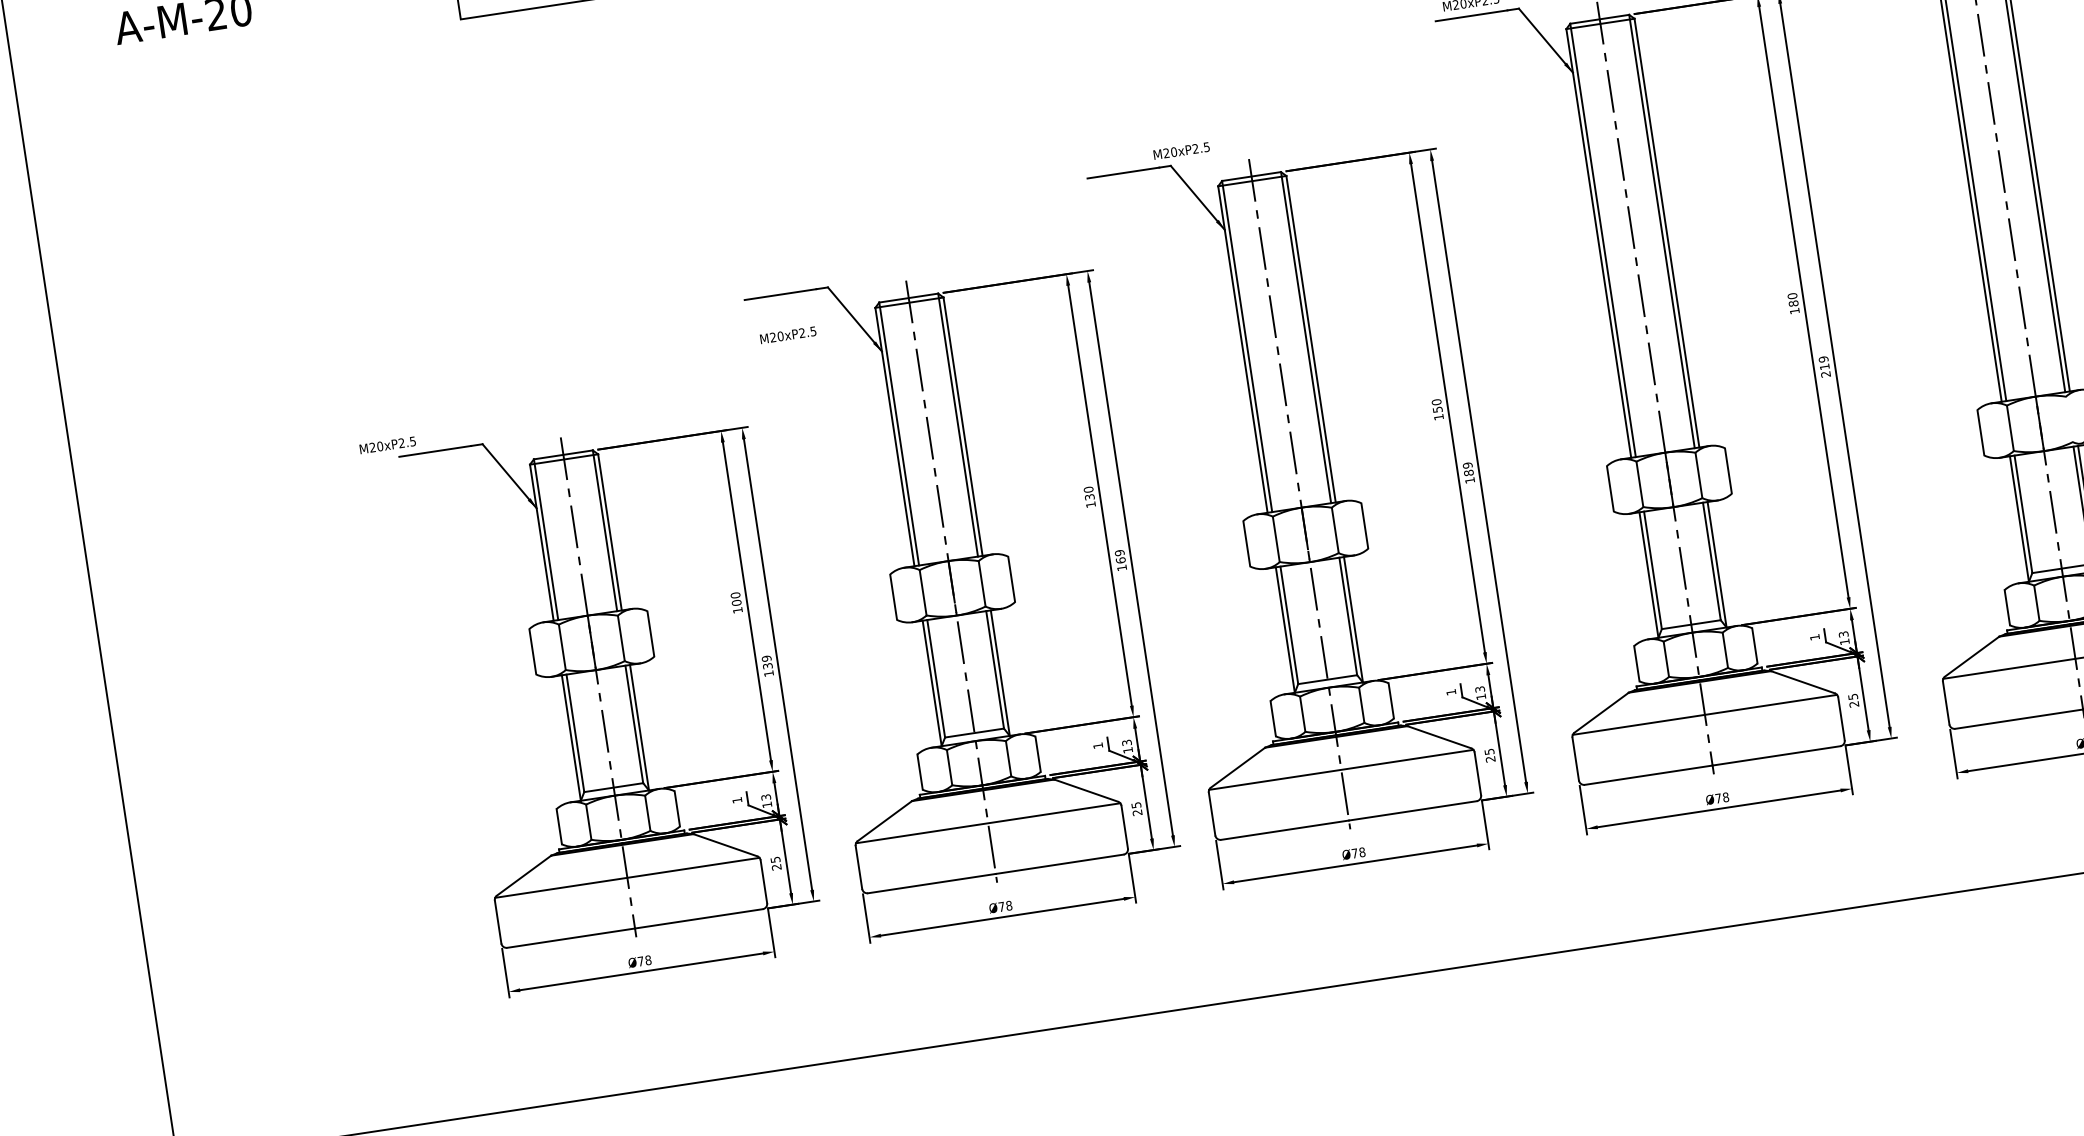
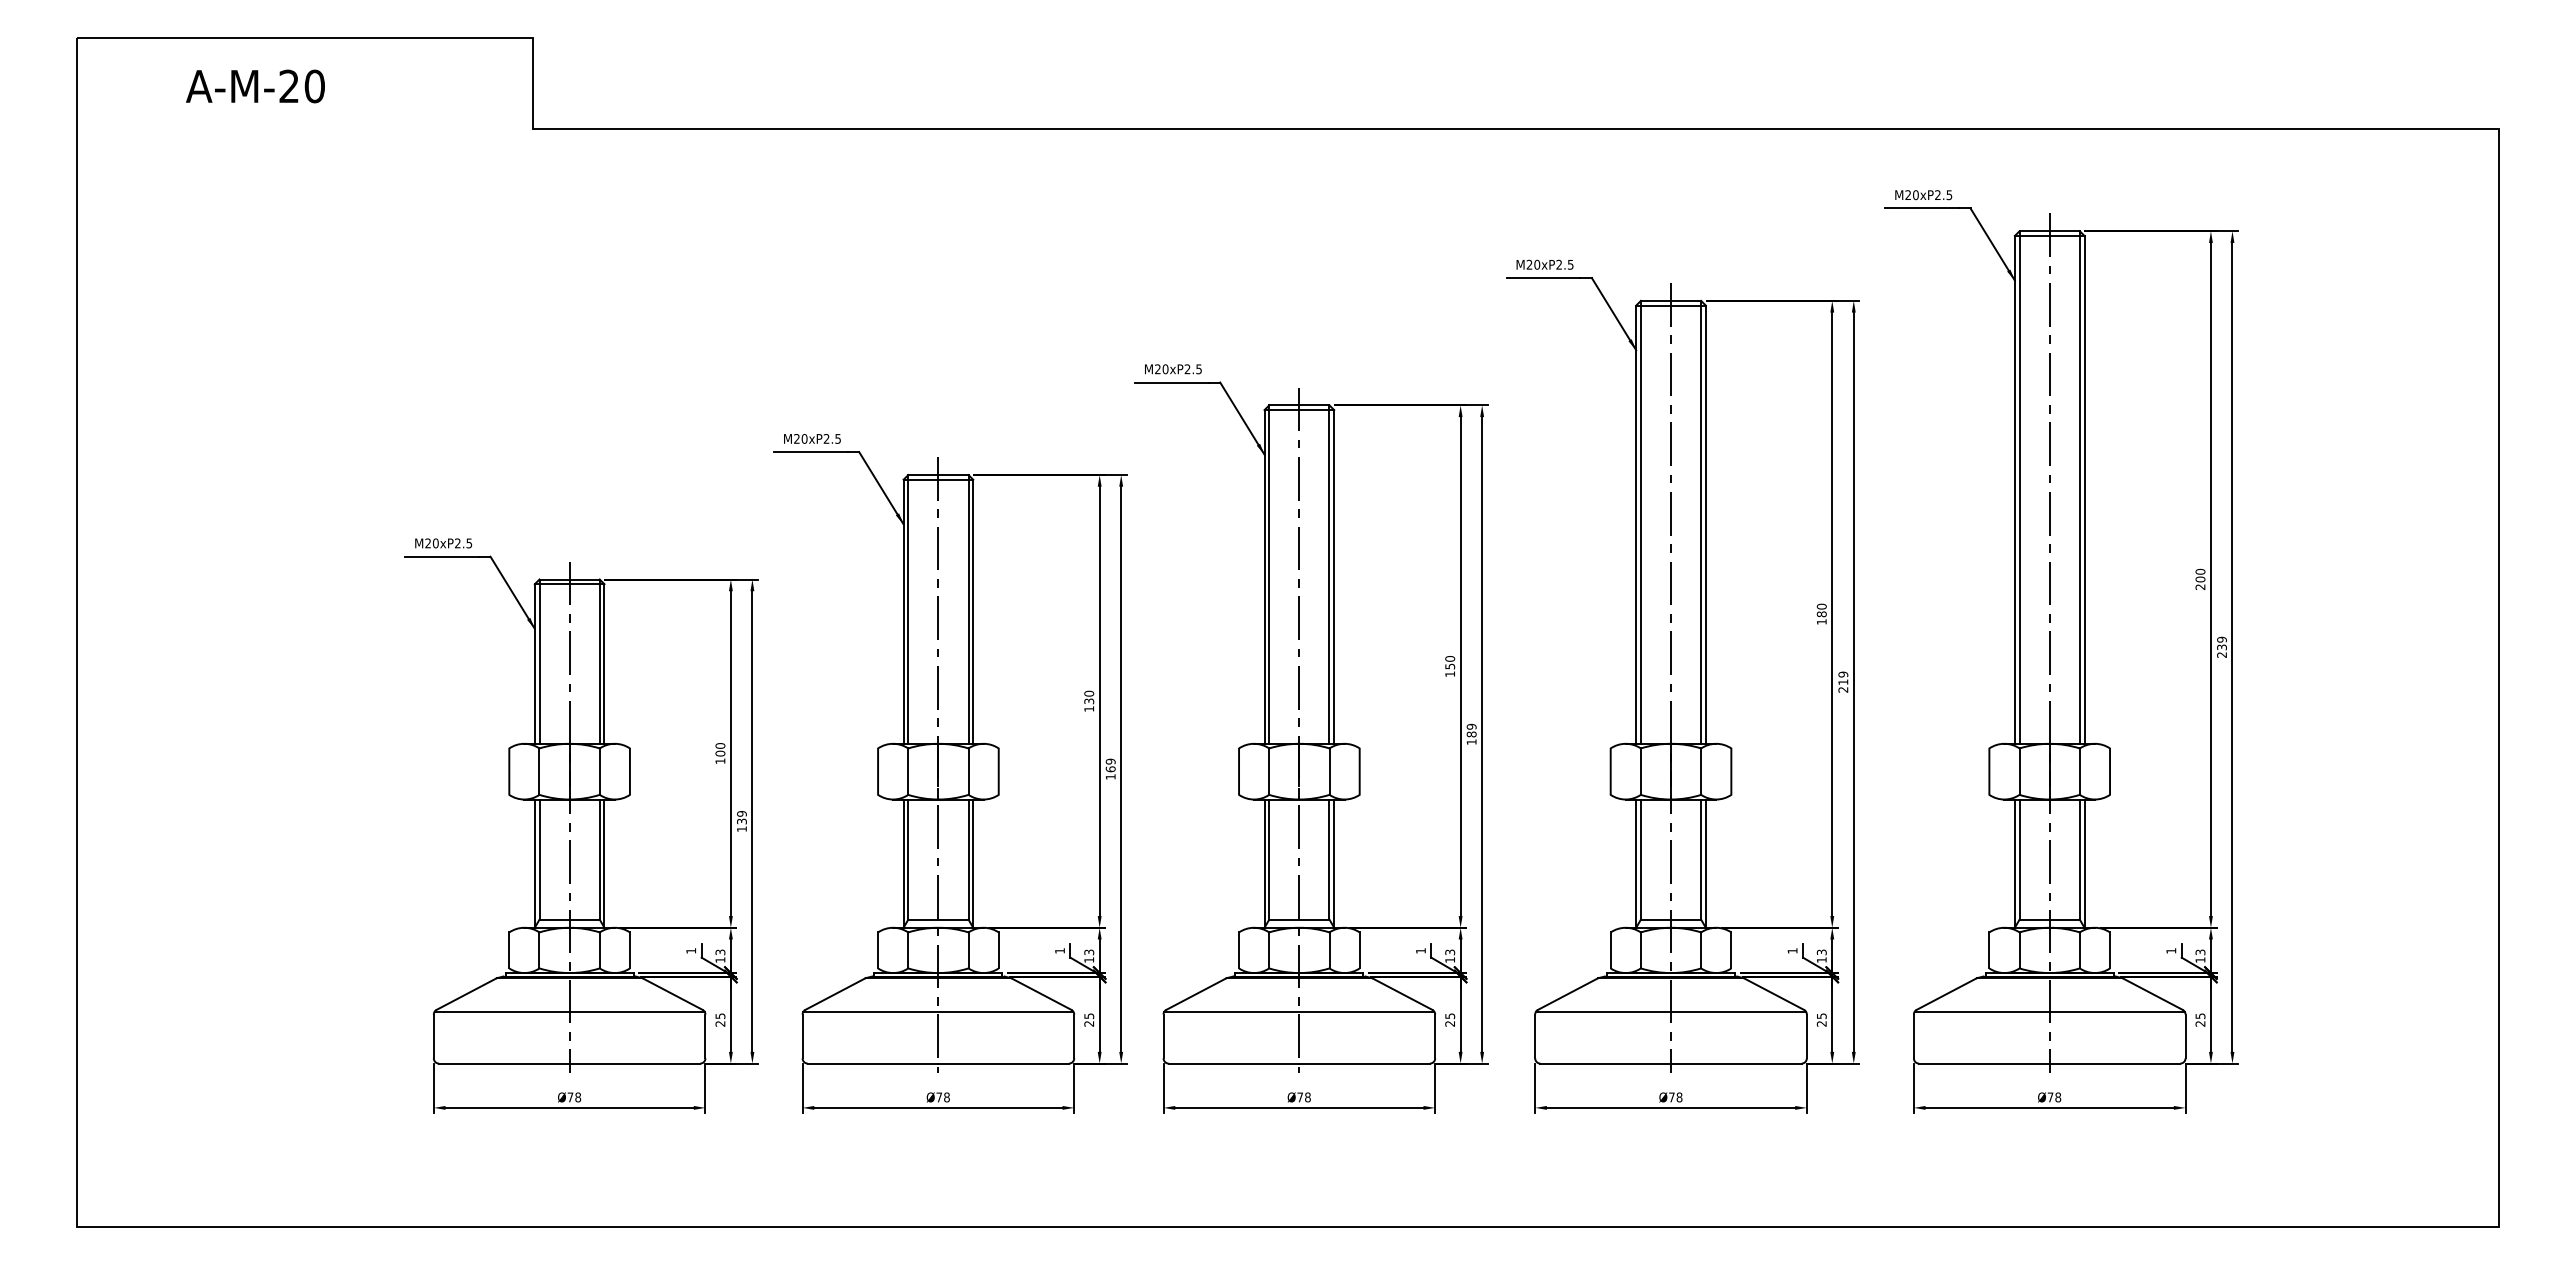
text: (1181, 151) -> (1173, 369), moved
text: (788, 334) -> (812, 438), moved
line: (2069, 419) -> (2079, 771), added
text: (387, 445) -> (443, 543), moved

